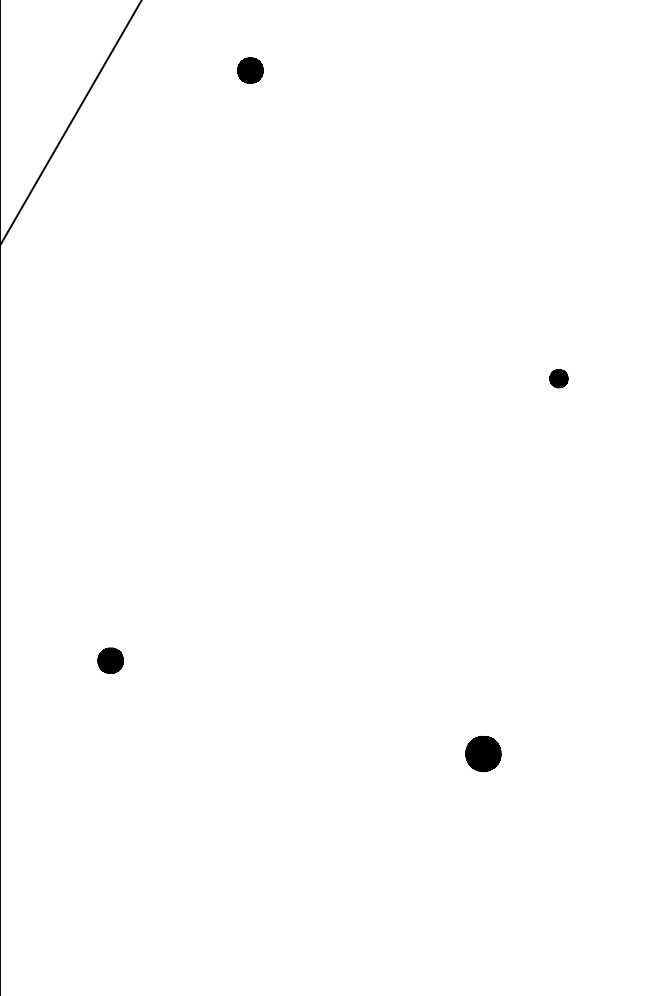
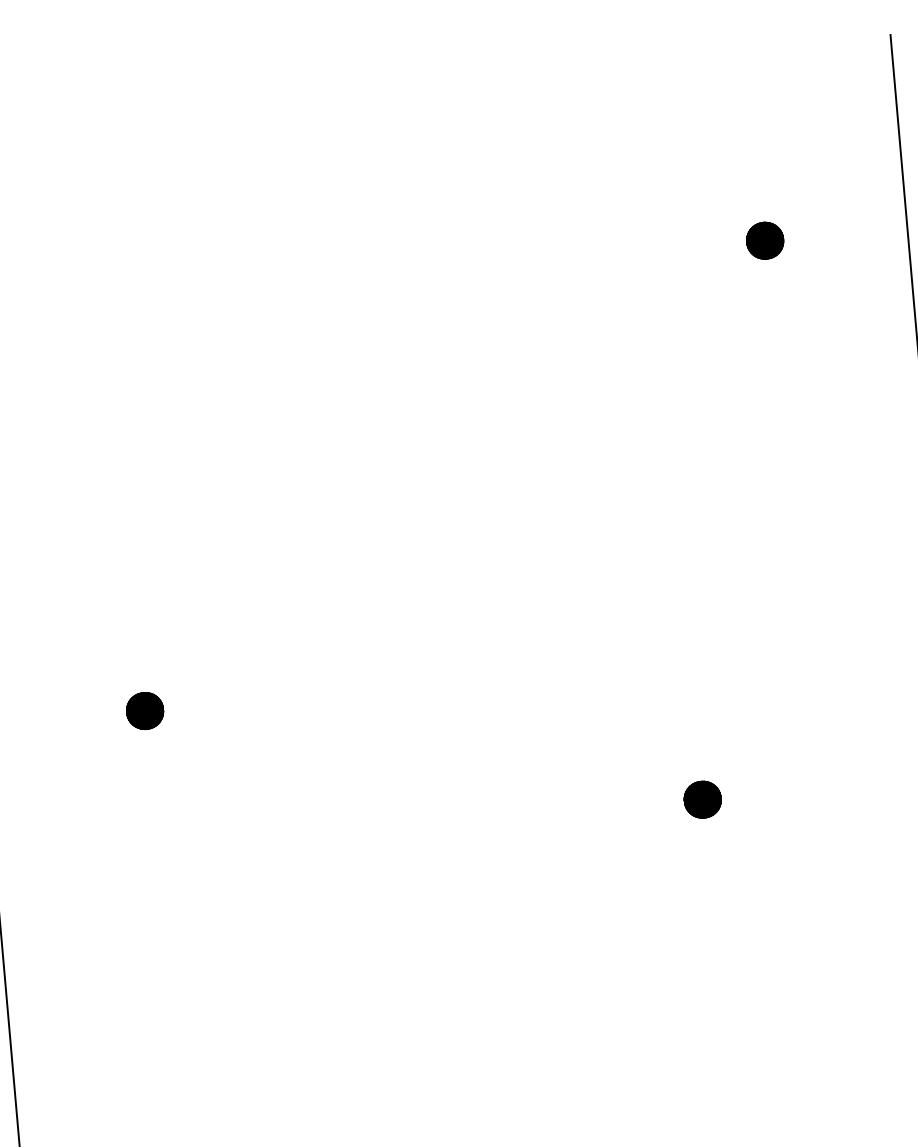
part: (558, 378) -> (764, 240), size x1.43
part: (483, 753) -> (702, 799), size x0.71

